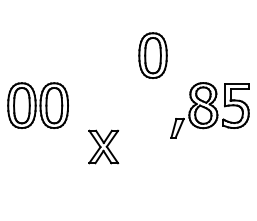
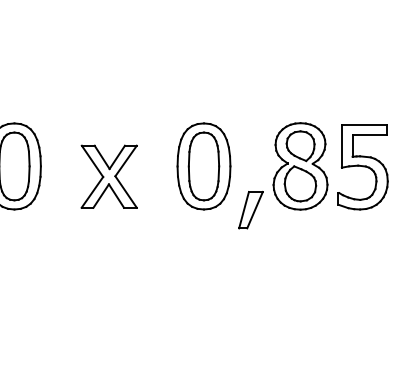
part: (152, 55) -> (202, 166), moved
part: (103, 146) -> (108, 175), moved

